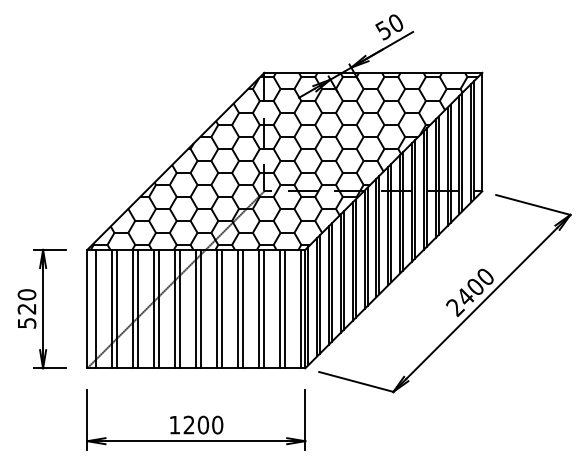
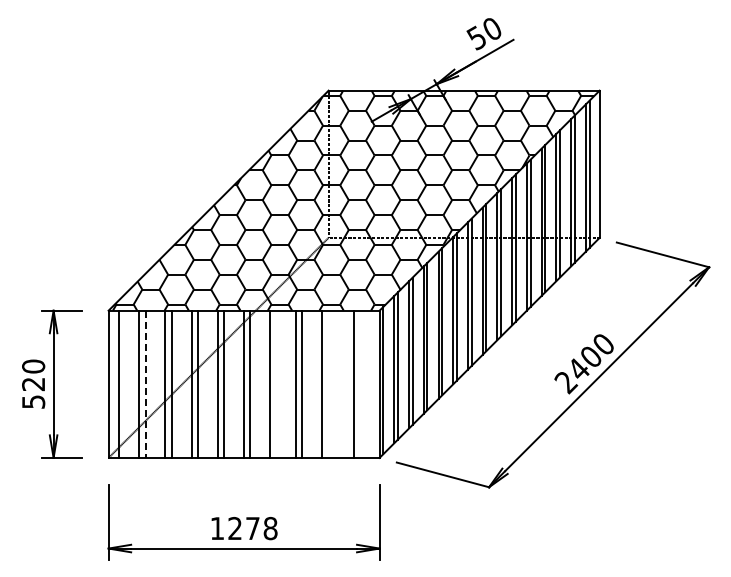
line: (222, 308) -> (276, 383), removed
line: (264, 308) -> (328, 383), removed
line: (280, 308) -> (348, 383), removed
line: (301, 308) -> (374, 383), removed
line: (117, 309) -> (145, 384), solid -> dashed
text: (210, 425) -> (261, 528), 1200 -> 1278

